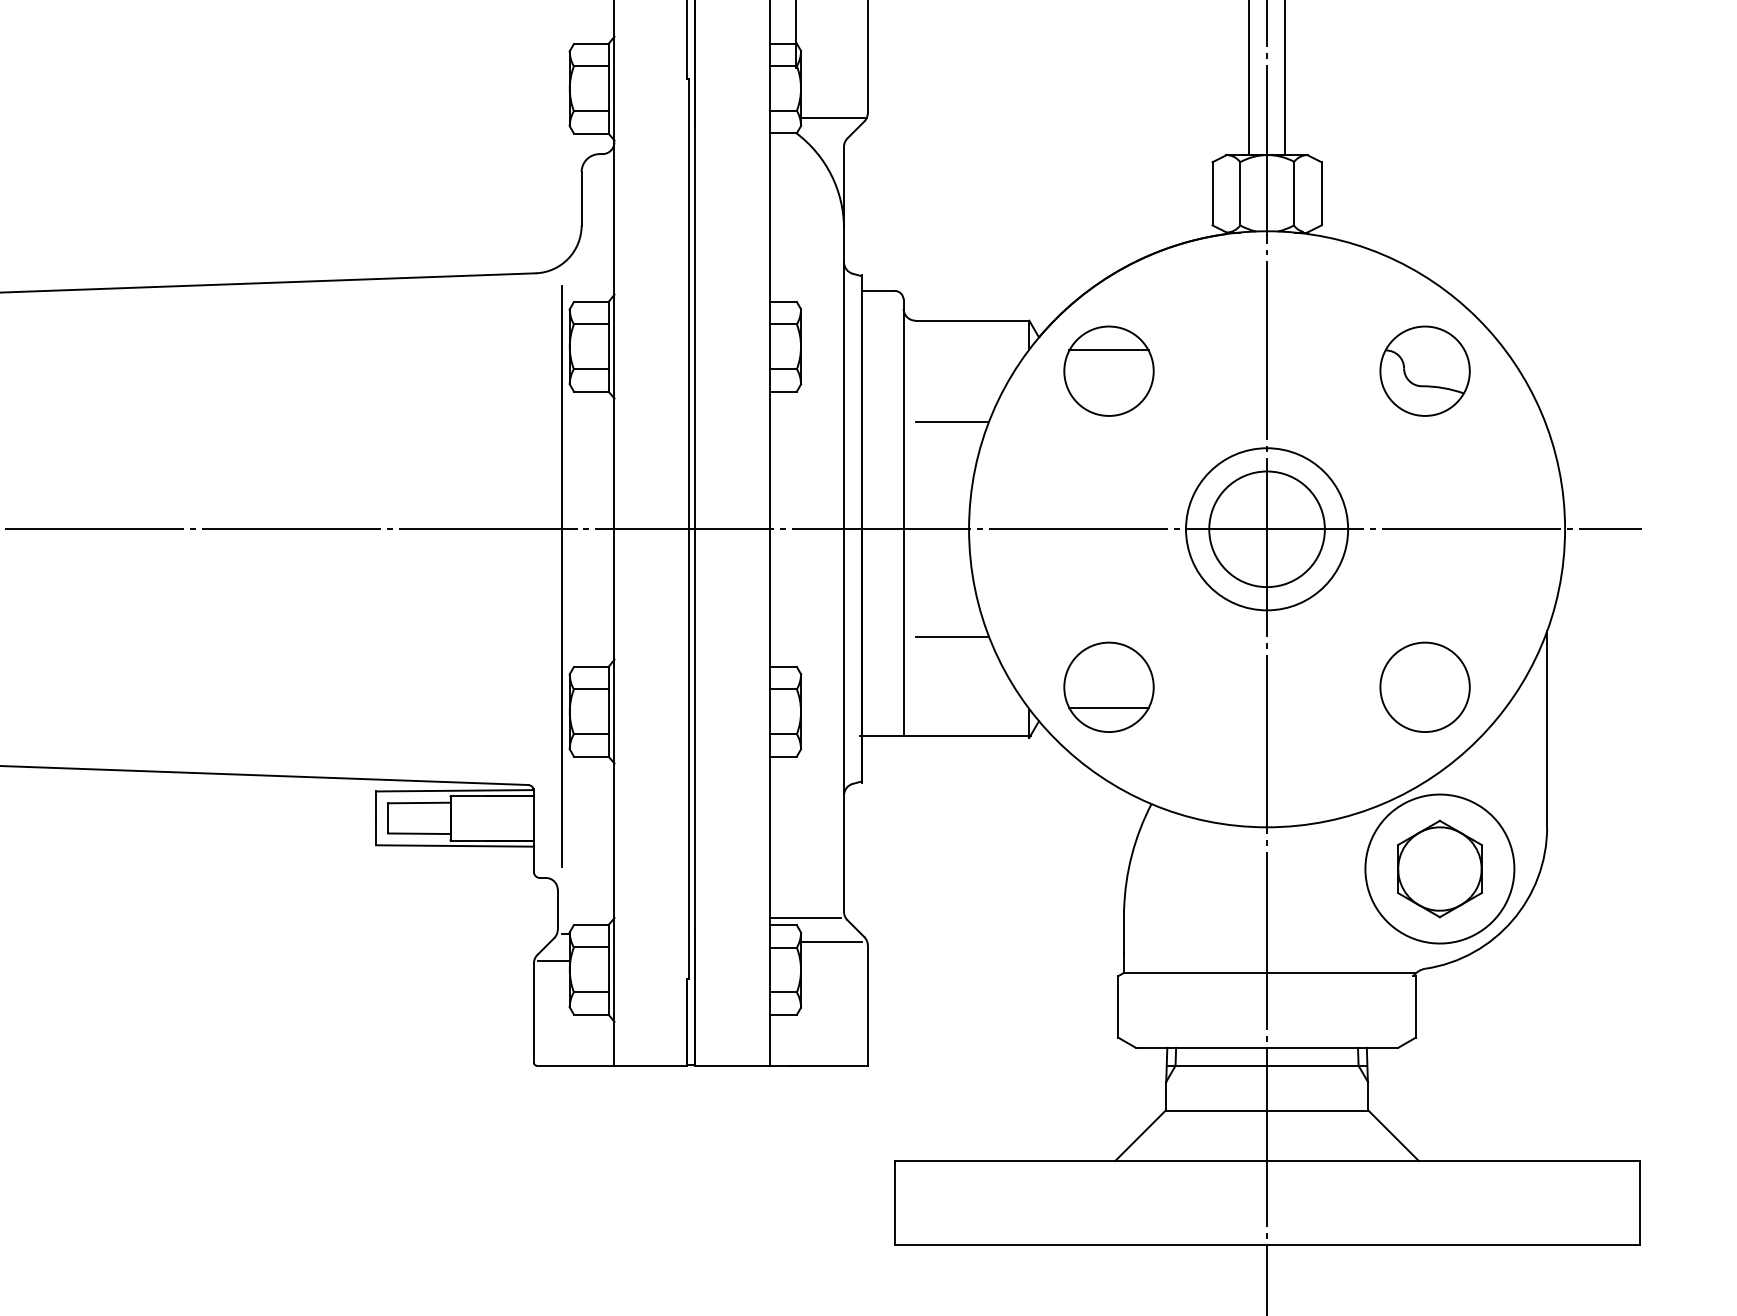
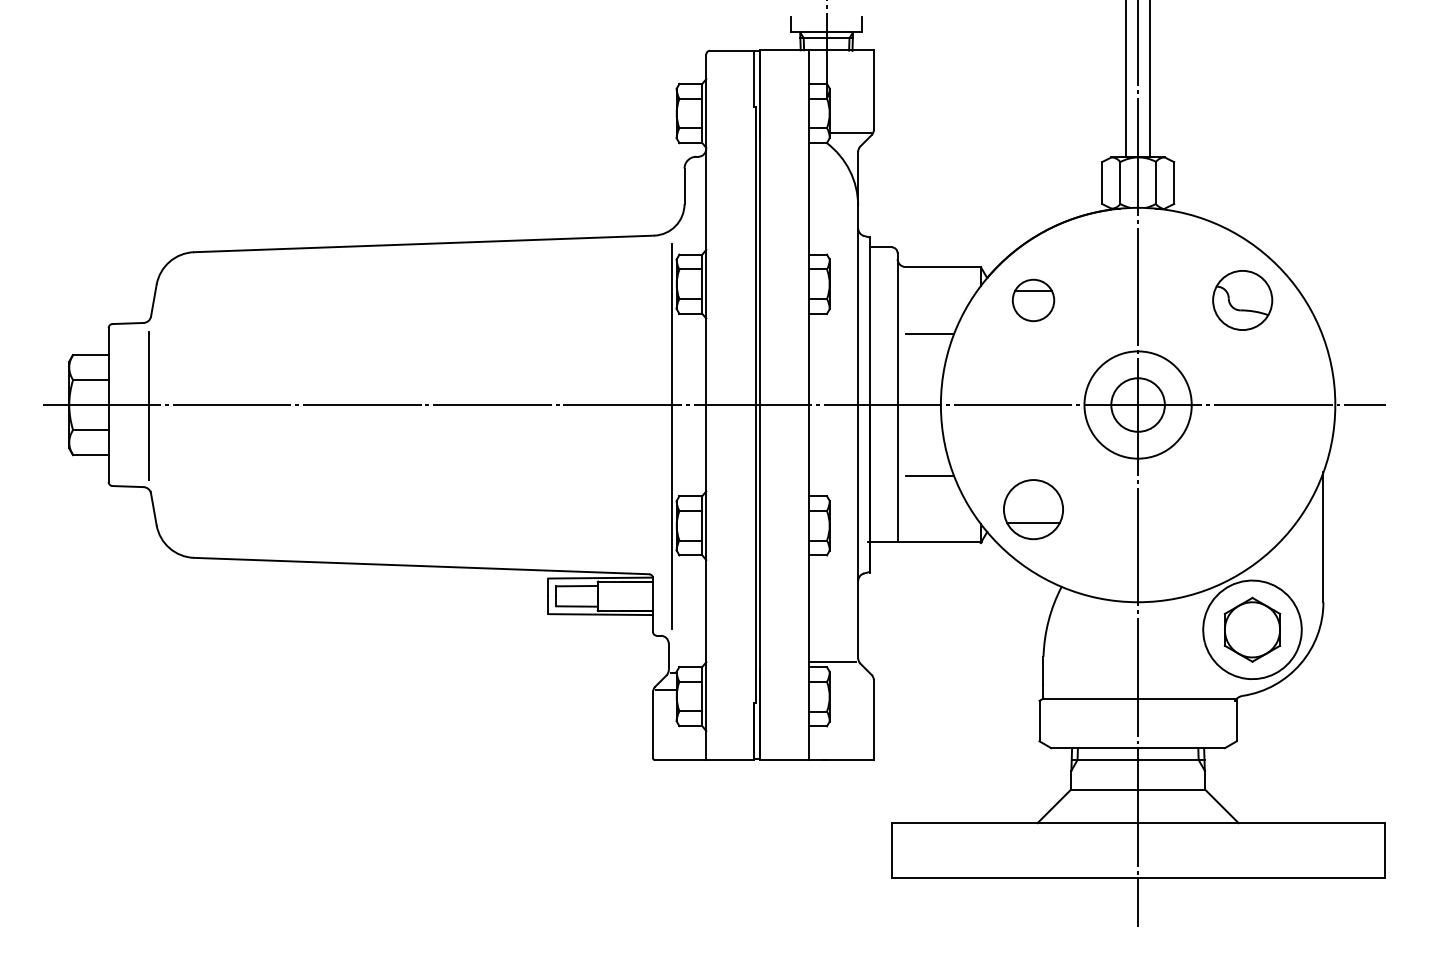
part: (1108, 371) -> (1033, 300), size x0.7
circle: (1266, 528) -> (1137, 404), size x0.7
circle: (1424, 687) -> (1242, 509), removed
line: (830, 942) -> (849, 678), removed

